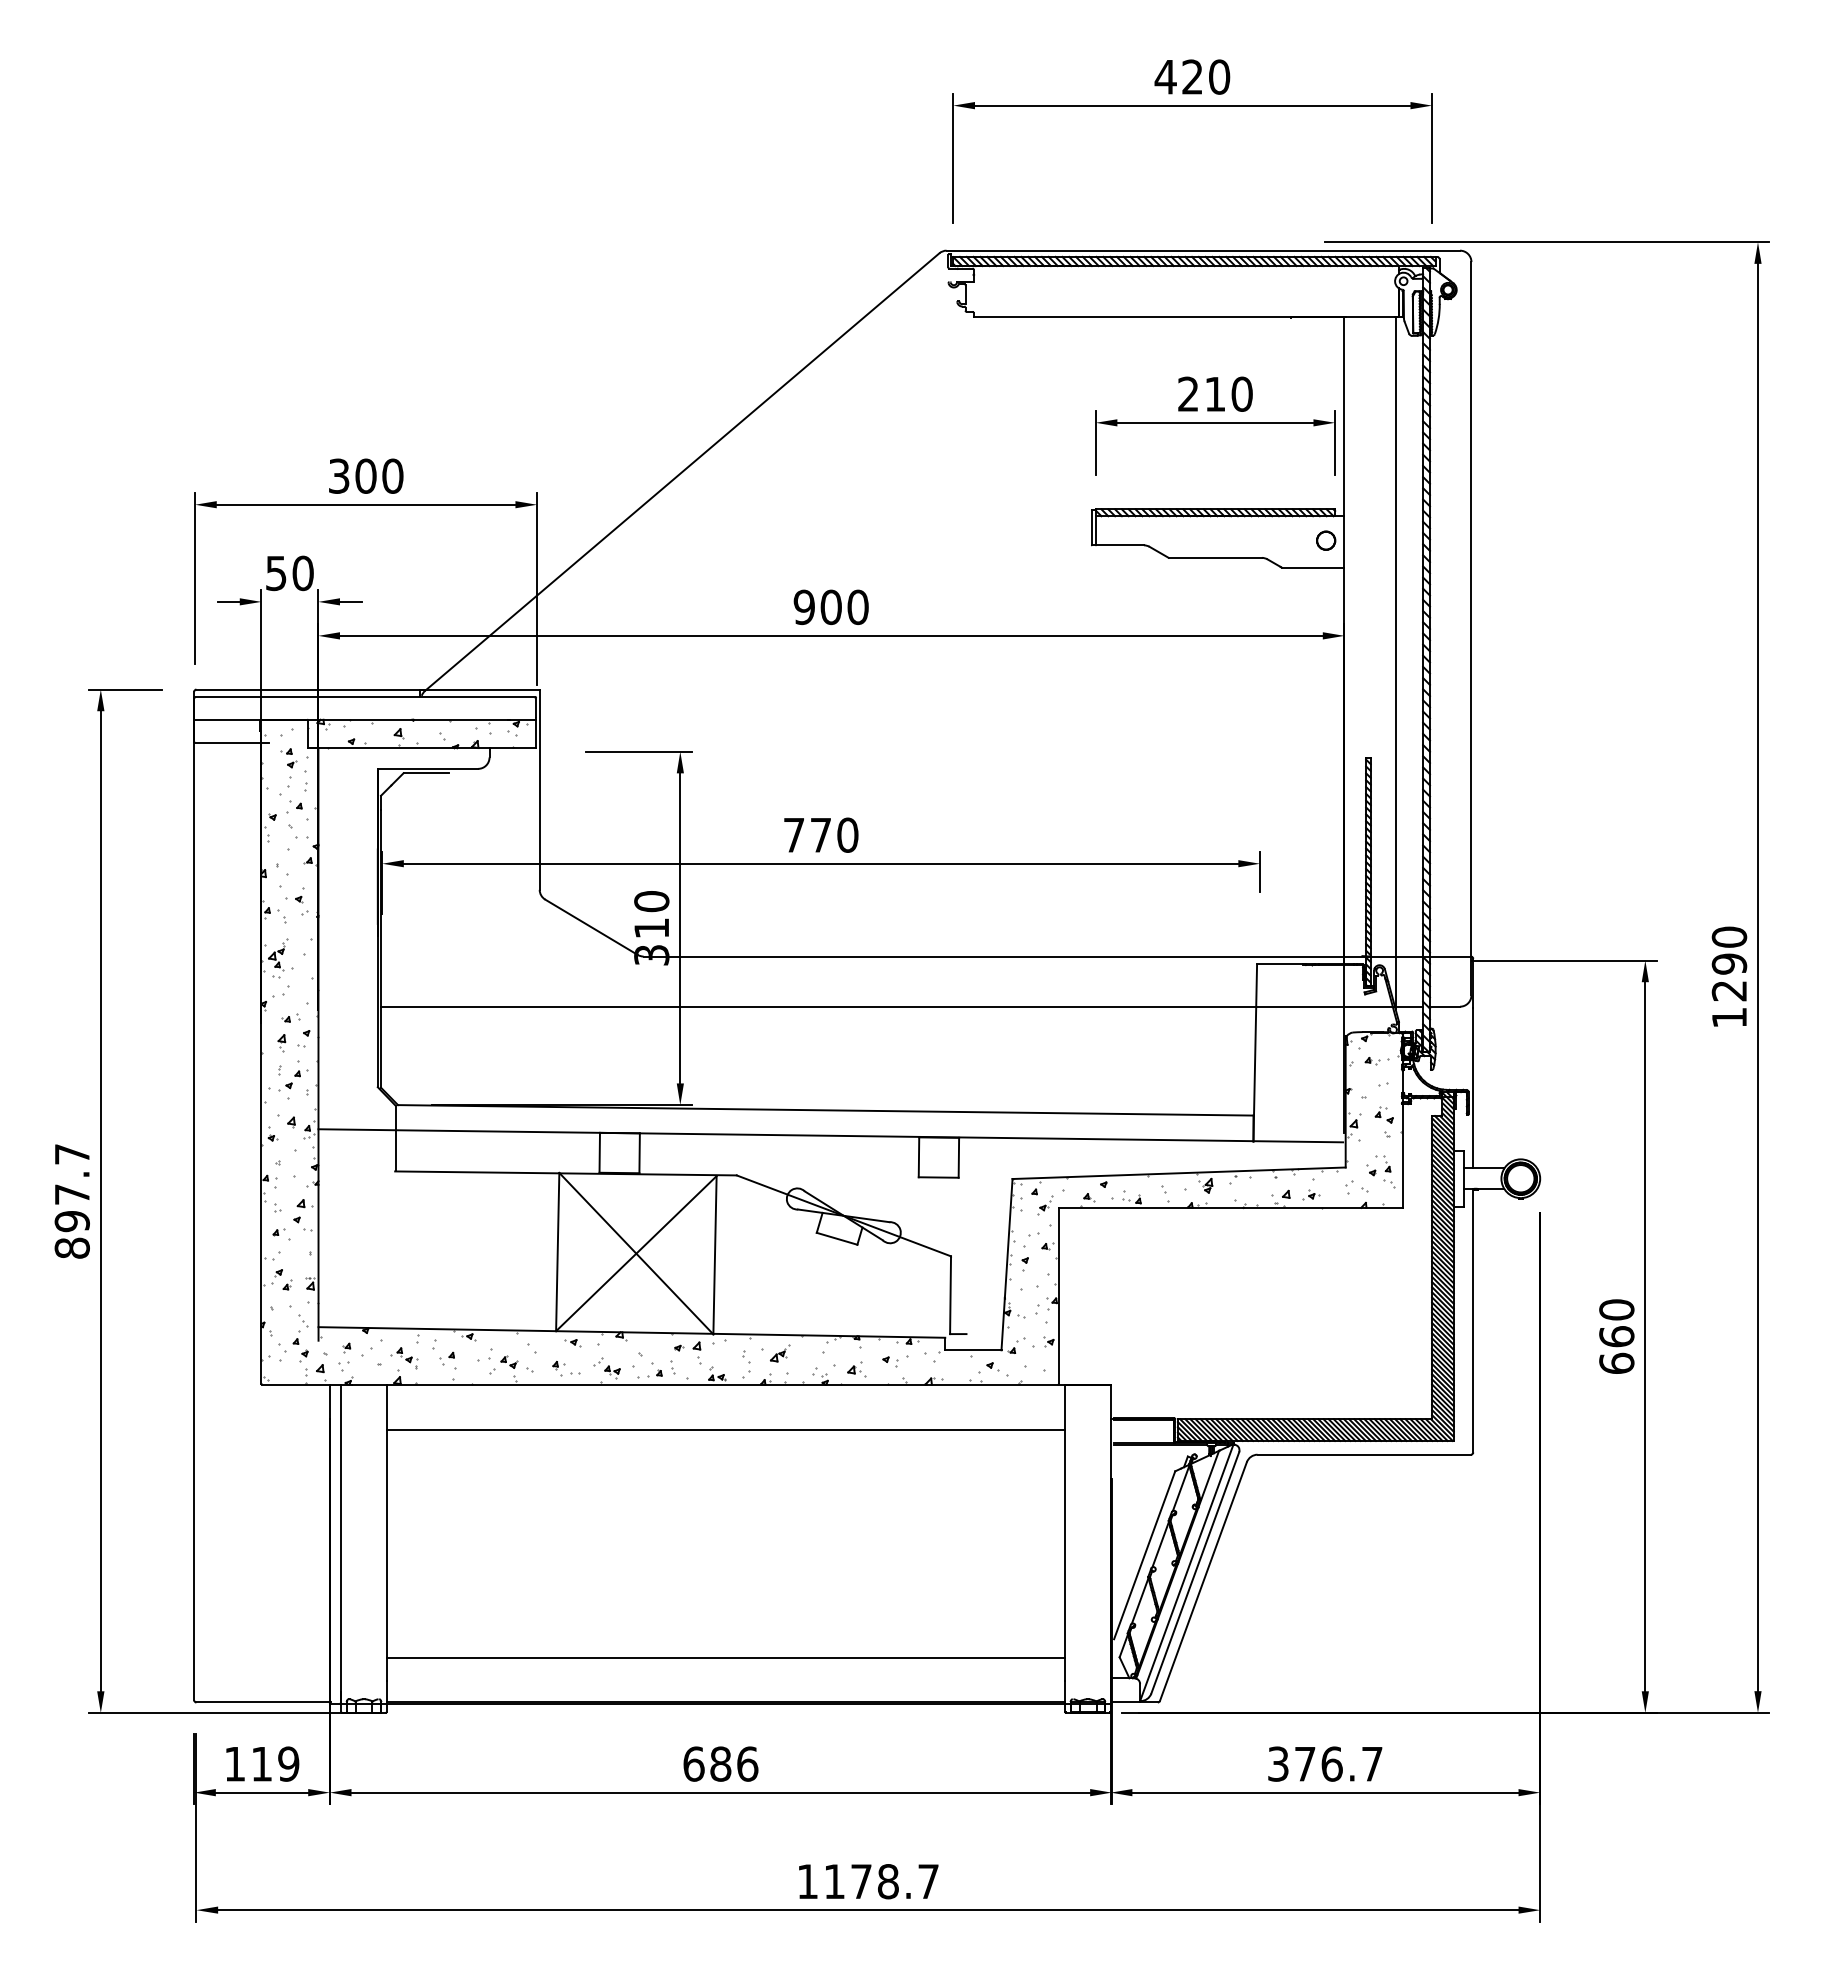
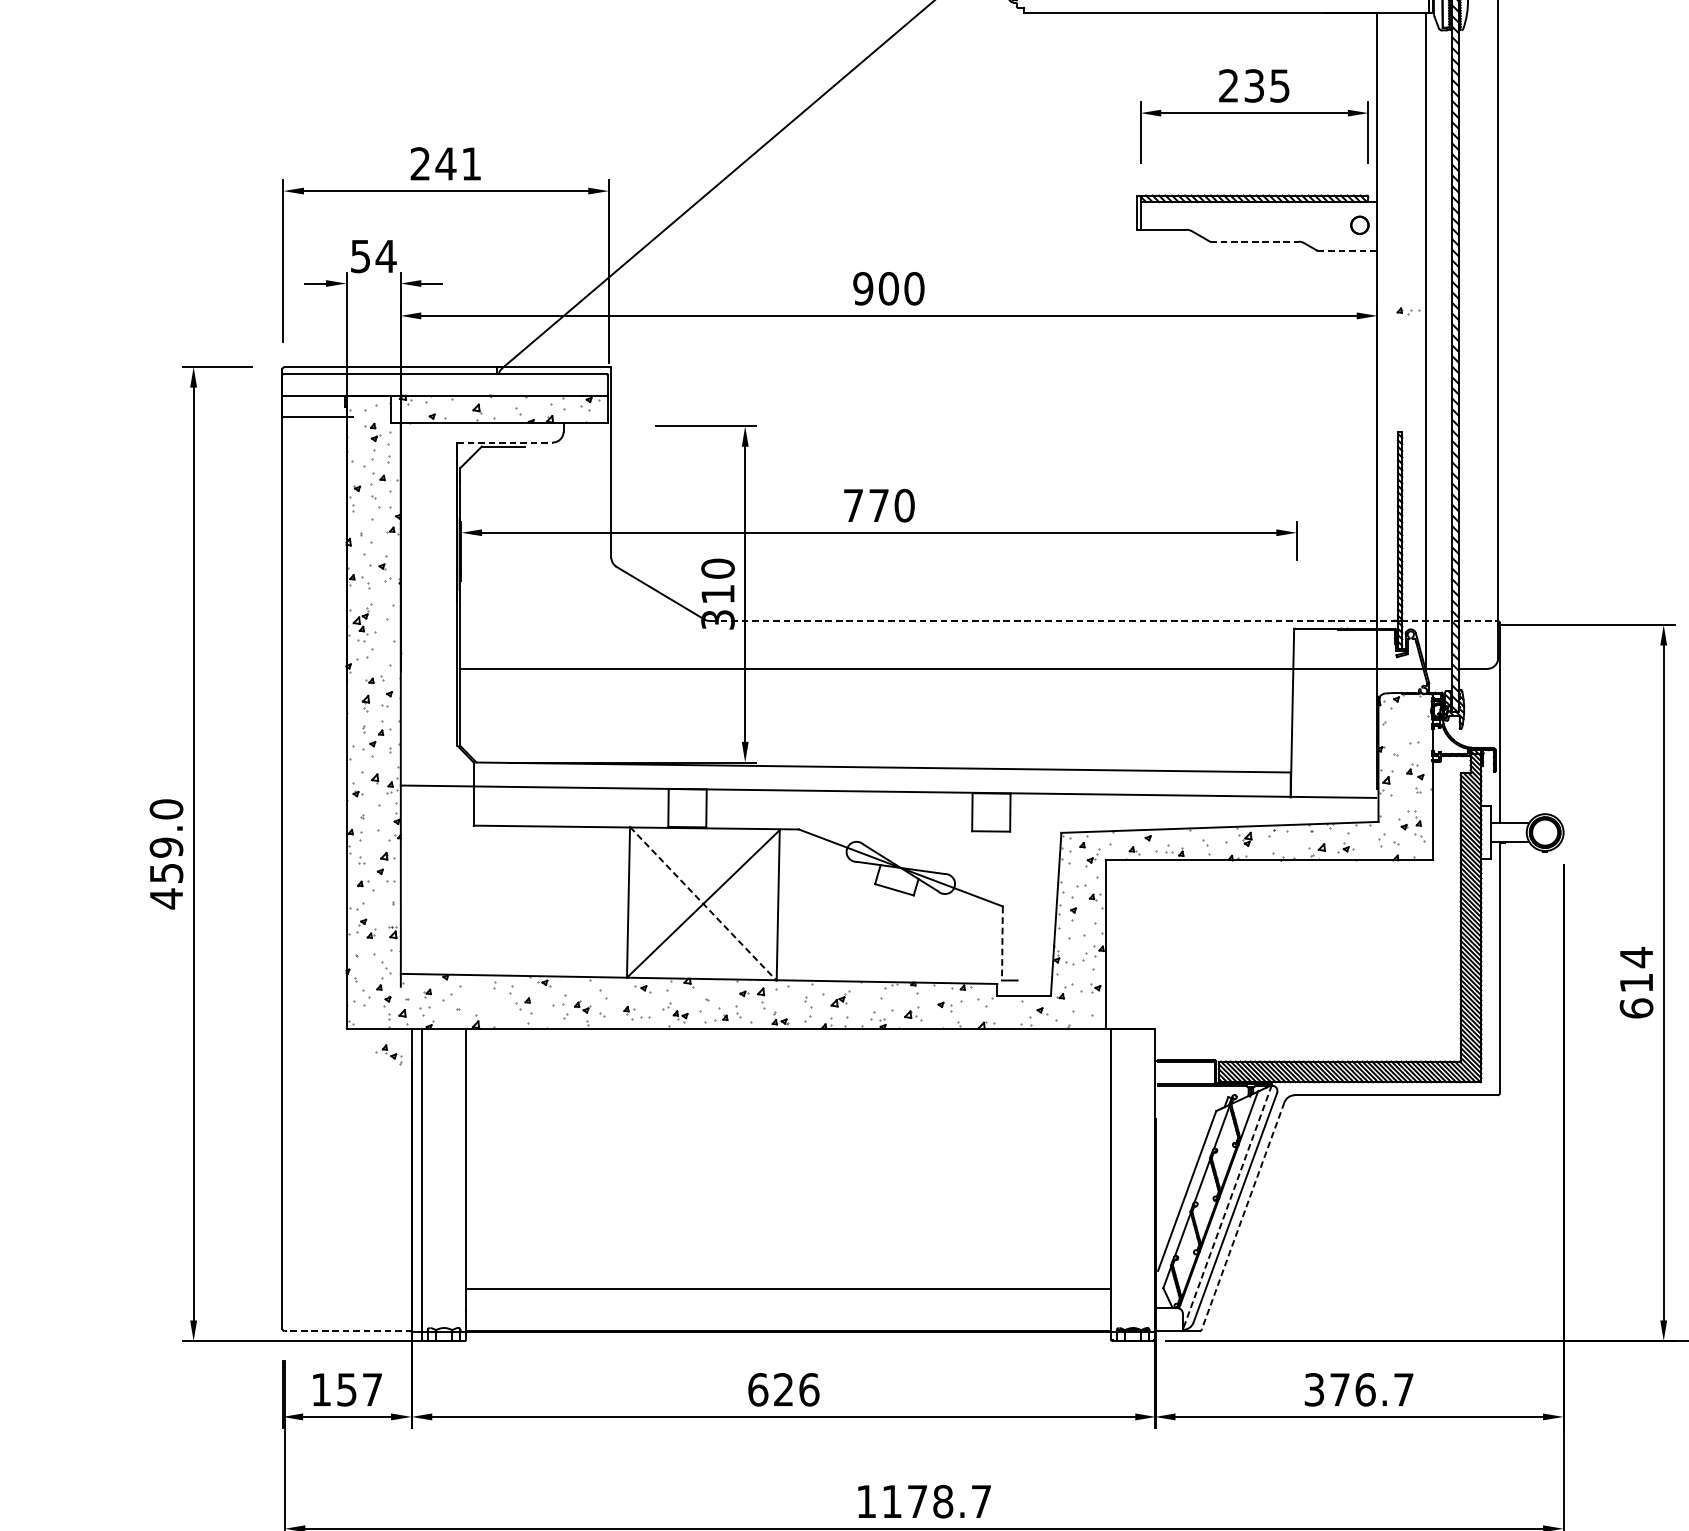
text: (1228, 393) -> (1266, 85), 210 -> 235
text: (366, 475) -> (446, 163), 300 -> 241
line: (1215, 557) -> (1254, 241), solid -> dashed
line: (1313, 567) -> (1347, 250), solid -> dashed
text: (303, 573) -> (386, 256), 50 -> 54
line: (428, 768) -> (505, 442), solid -> dashed
line: (1057, 956) -> (1104, 621), solid -> dashed
part: (1376, 1061) -> (1407, 311), moved
text: (71, 1201) -> (165, 854), 897.7 -> 459.0
line: (636, 1253) -> (703, 903), solid -> dashed
line: (950, 1295) -> (1002, 943), solid -> dashed
text: (1616, 1322) -> (1636, 969), 660 -> 614
part: (404, 1358) -> (389, 1055), moved
line: (725, 1430) -> (788, 1072), removed
line: (1186, 1572) -> (1226, 1207), solid -> dashed
line: (1203, 1582) -> (1243, 1216), solid -> dashed
line: (262, 1702) -> (347, 1331), solid -> dashed
text: (275, 1763) -> (359, 1389), 119 -> 157
text: (720, 1763) -> (783, 1389), 686 -> 626

